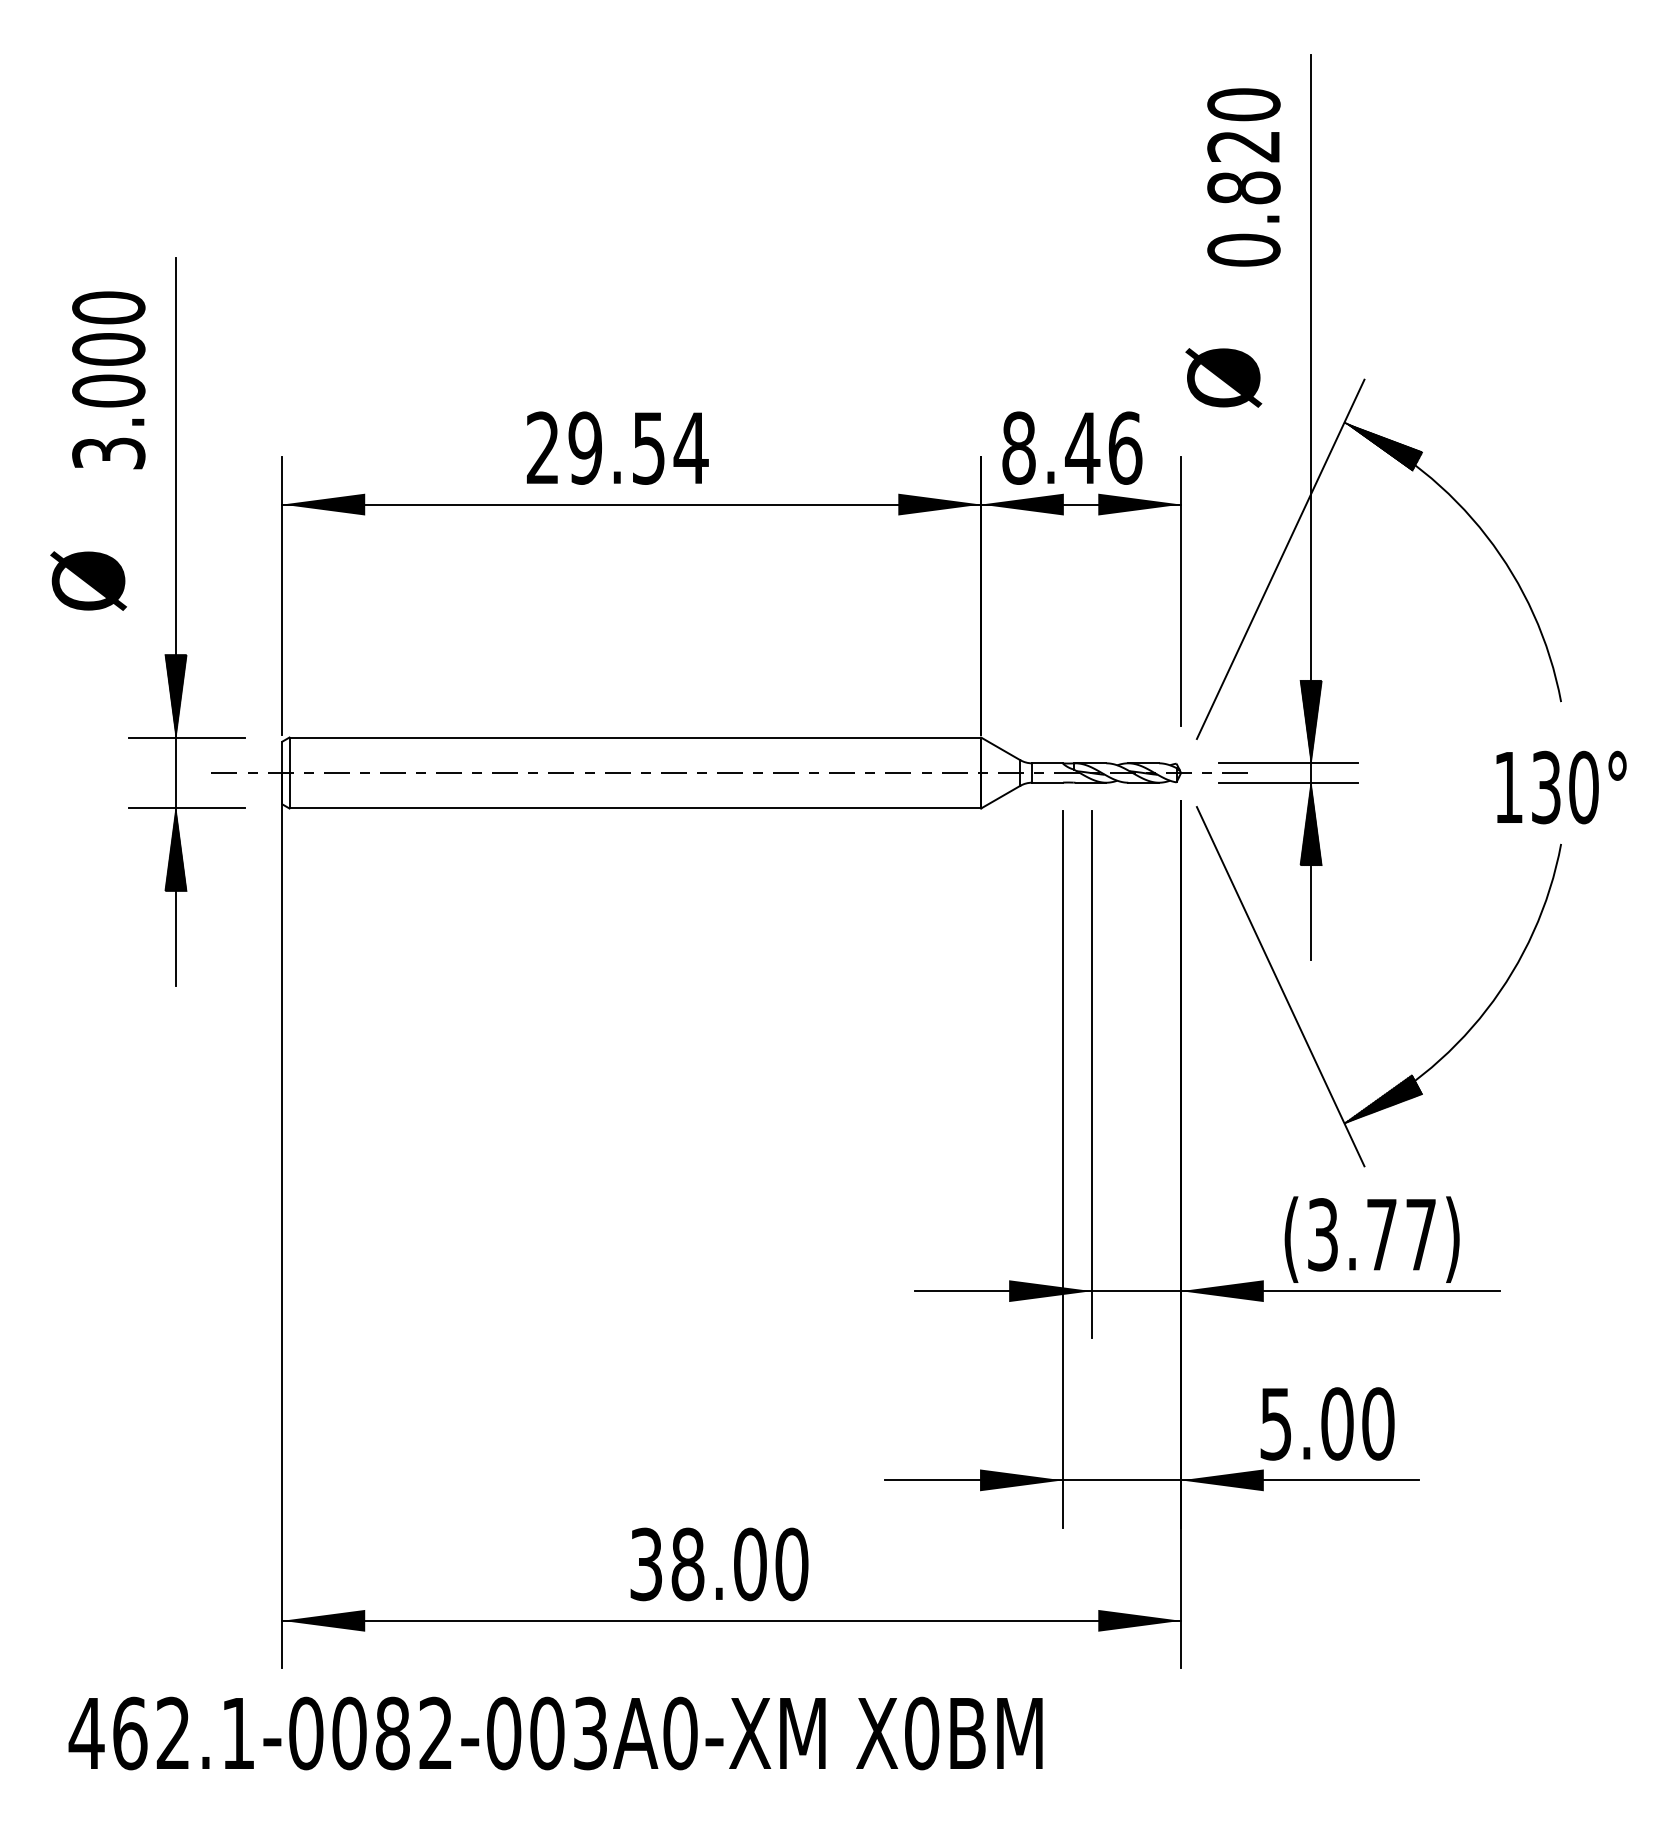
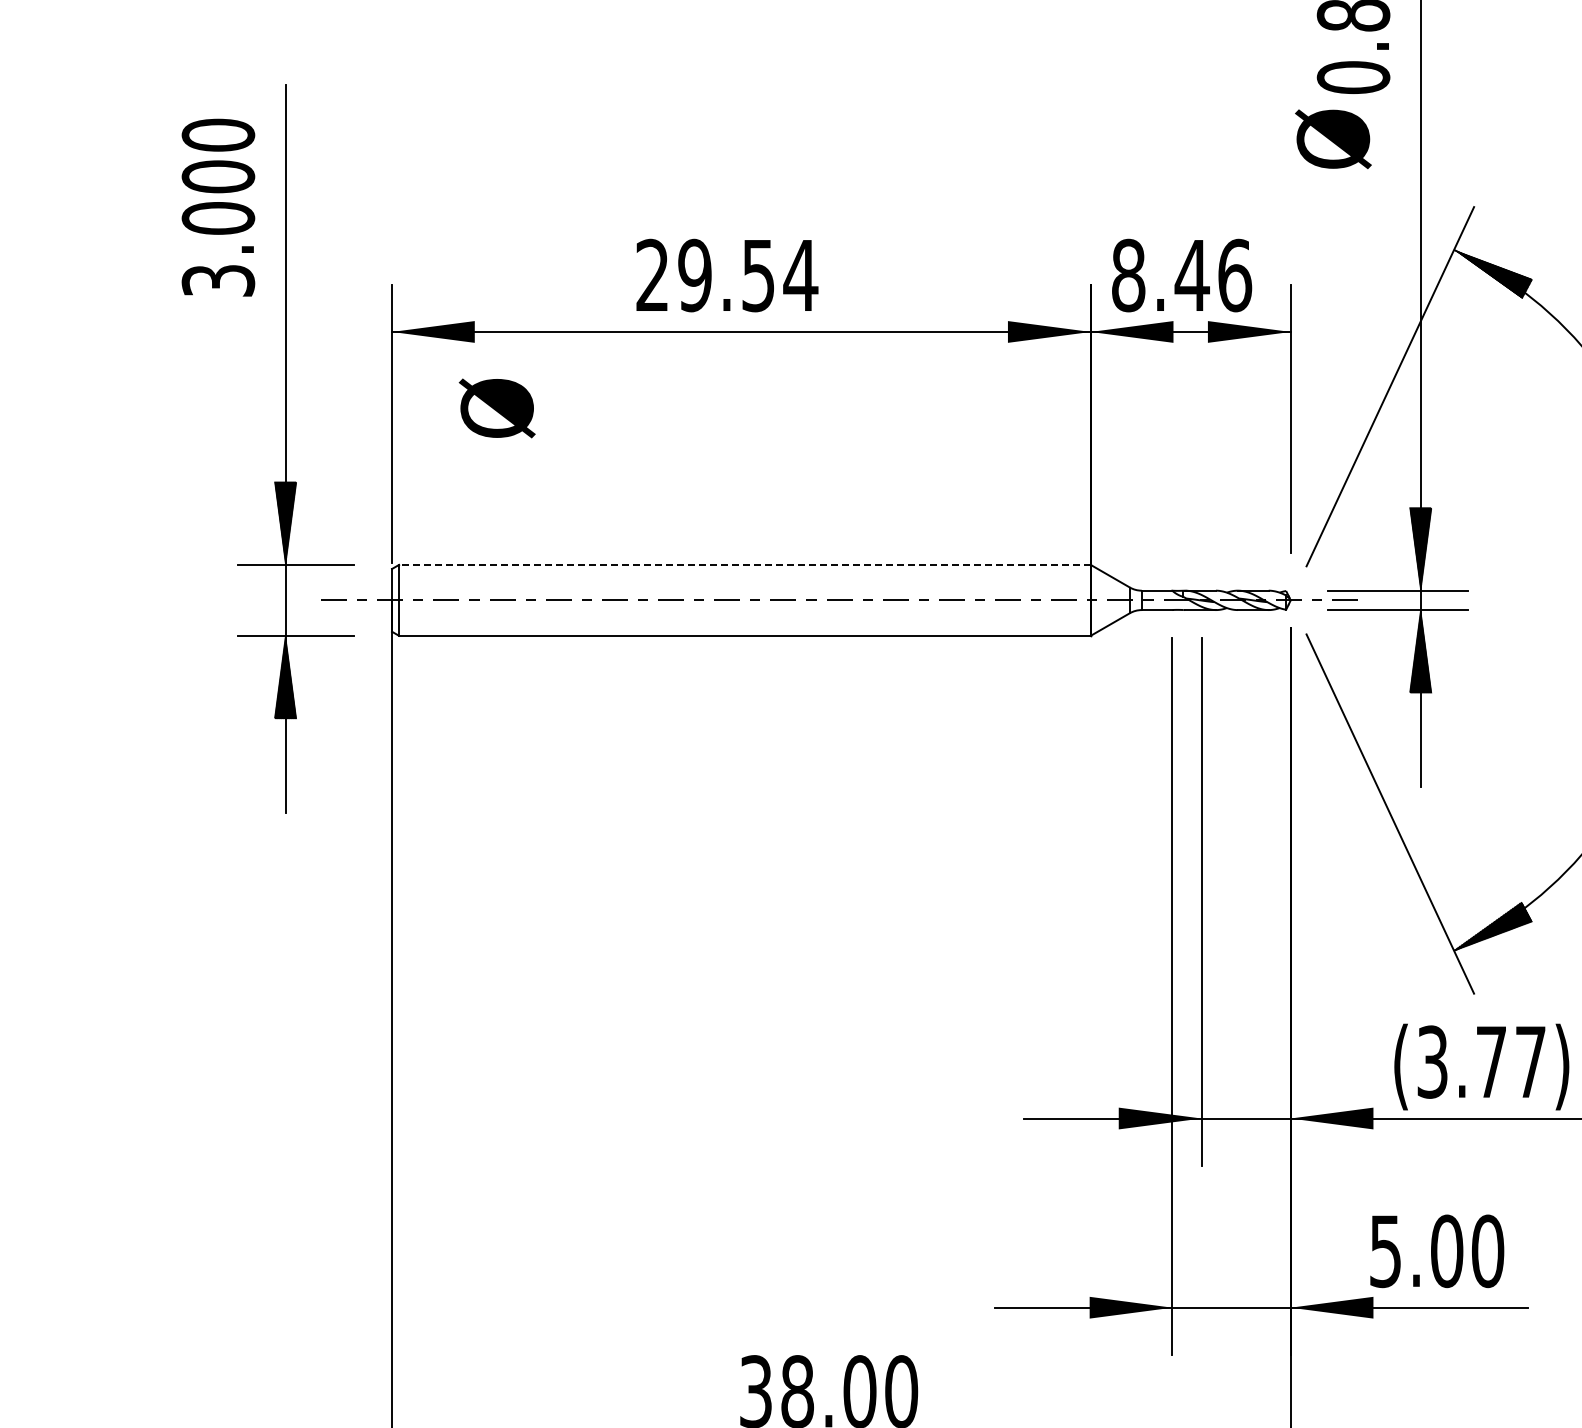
text: (1223, 377) -> (1333, 138), moved
text: (88, 580) -> (497, 407), moved
line: (635, 737) -> (745, 564), solid -> dashed

